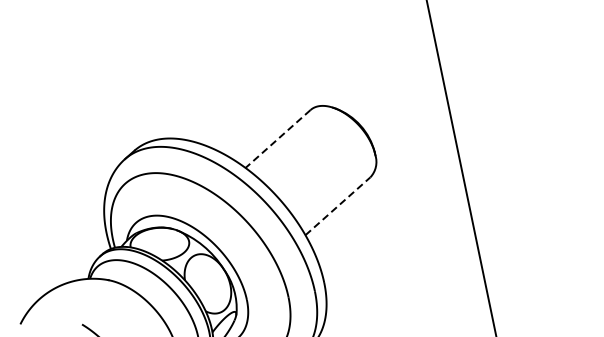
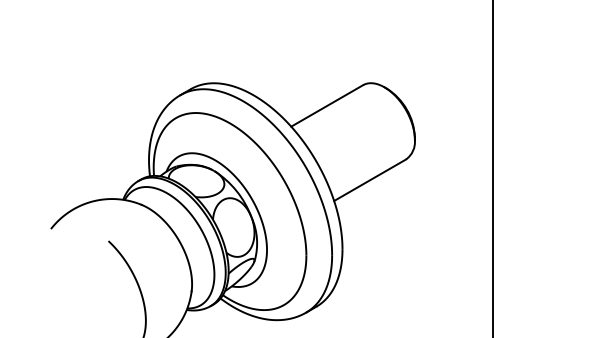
line: (277, 139) -> (326, 106), dashed -> solid
line: (338, 206) -> (370, 180), dashed -> solid

